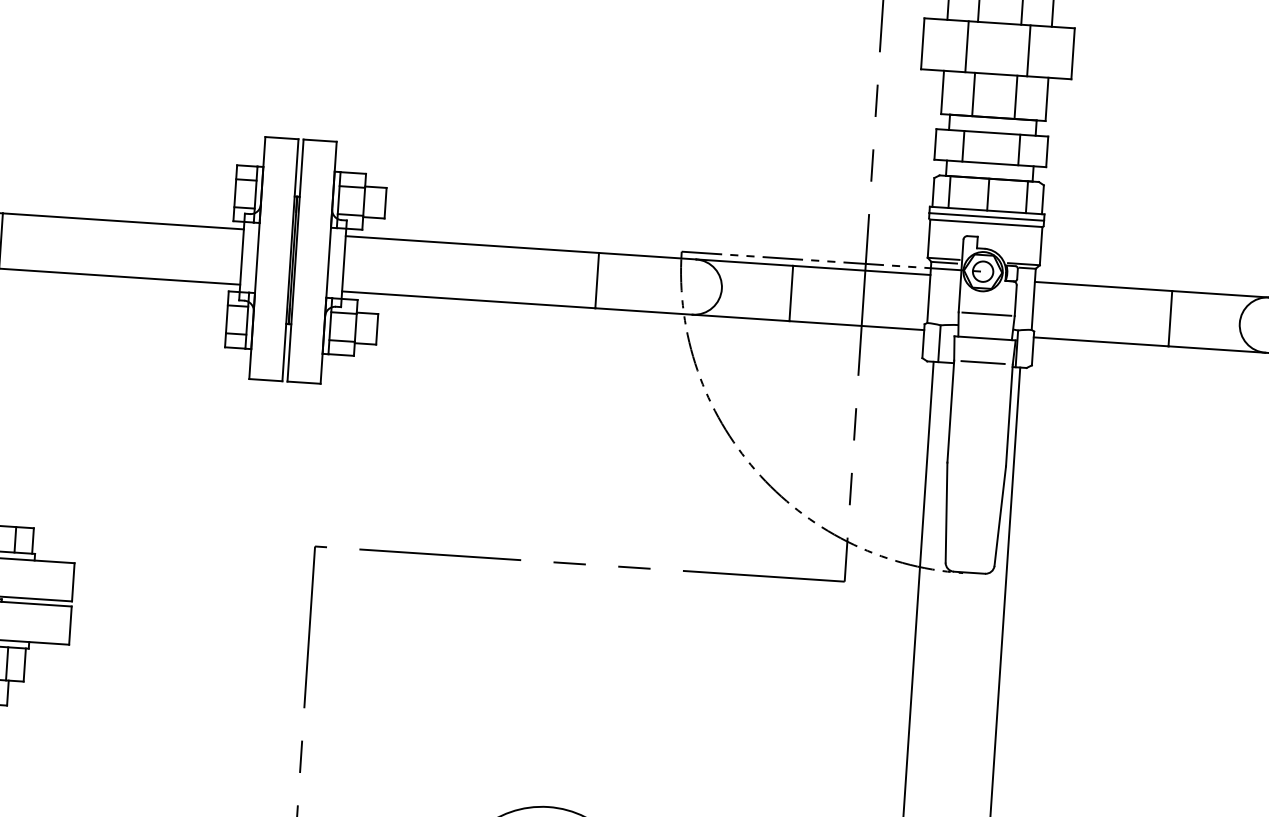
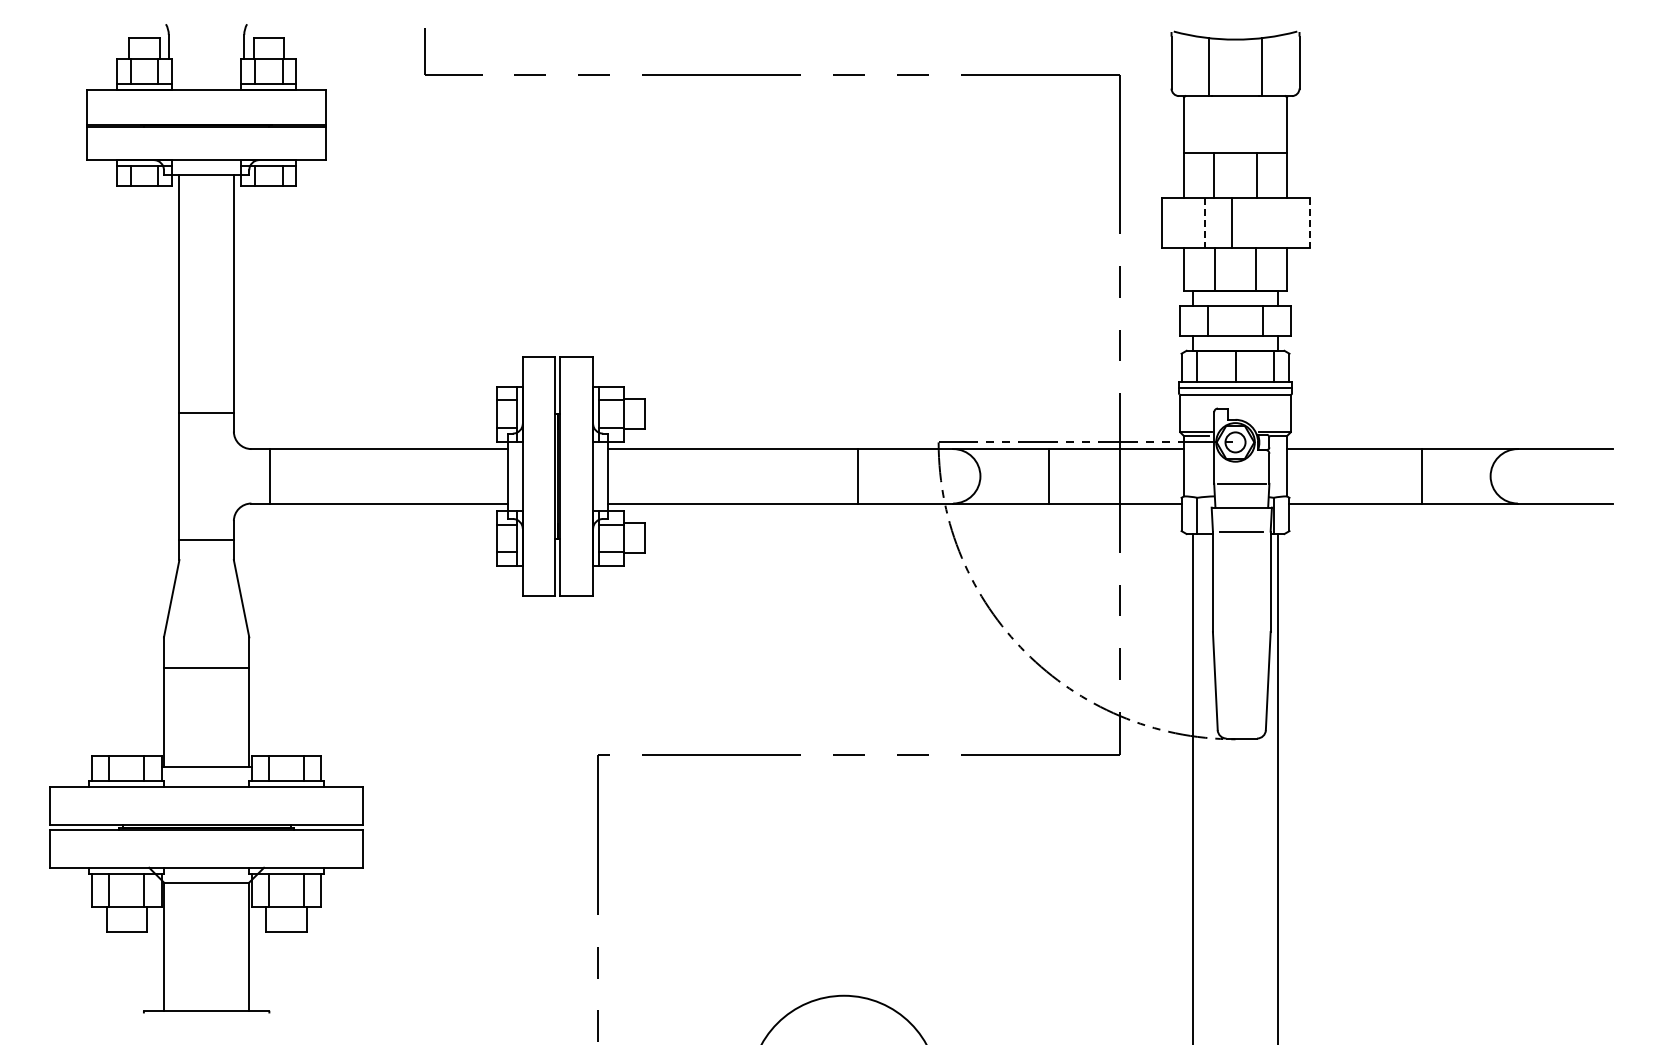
line: (967, 47) -> (1205, 223), solid -> dashed
line: (1028, 50) -> (1231, 222), moved
line: (1072, 54) -> (1309, 223), solid -> dashed

